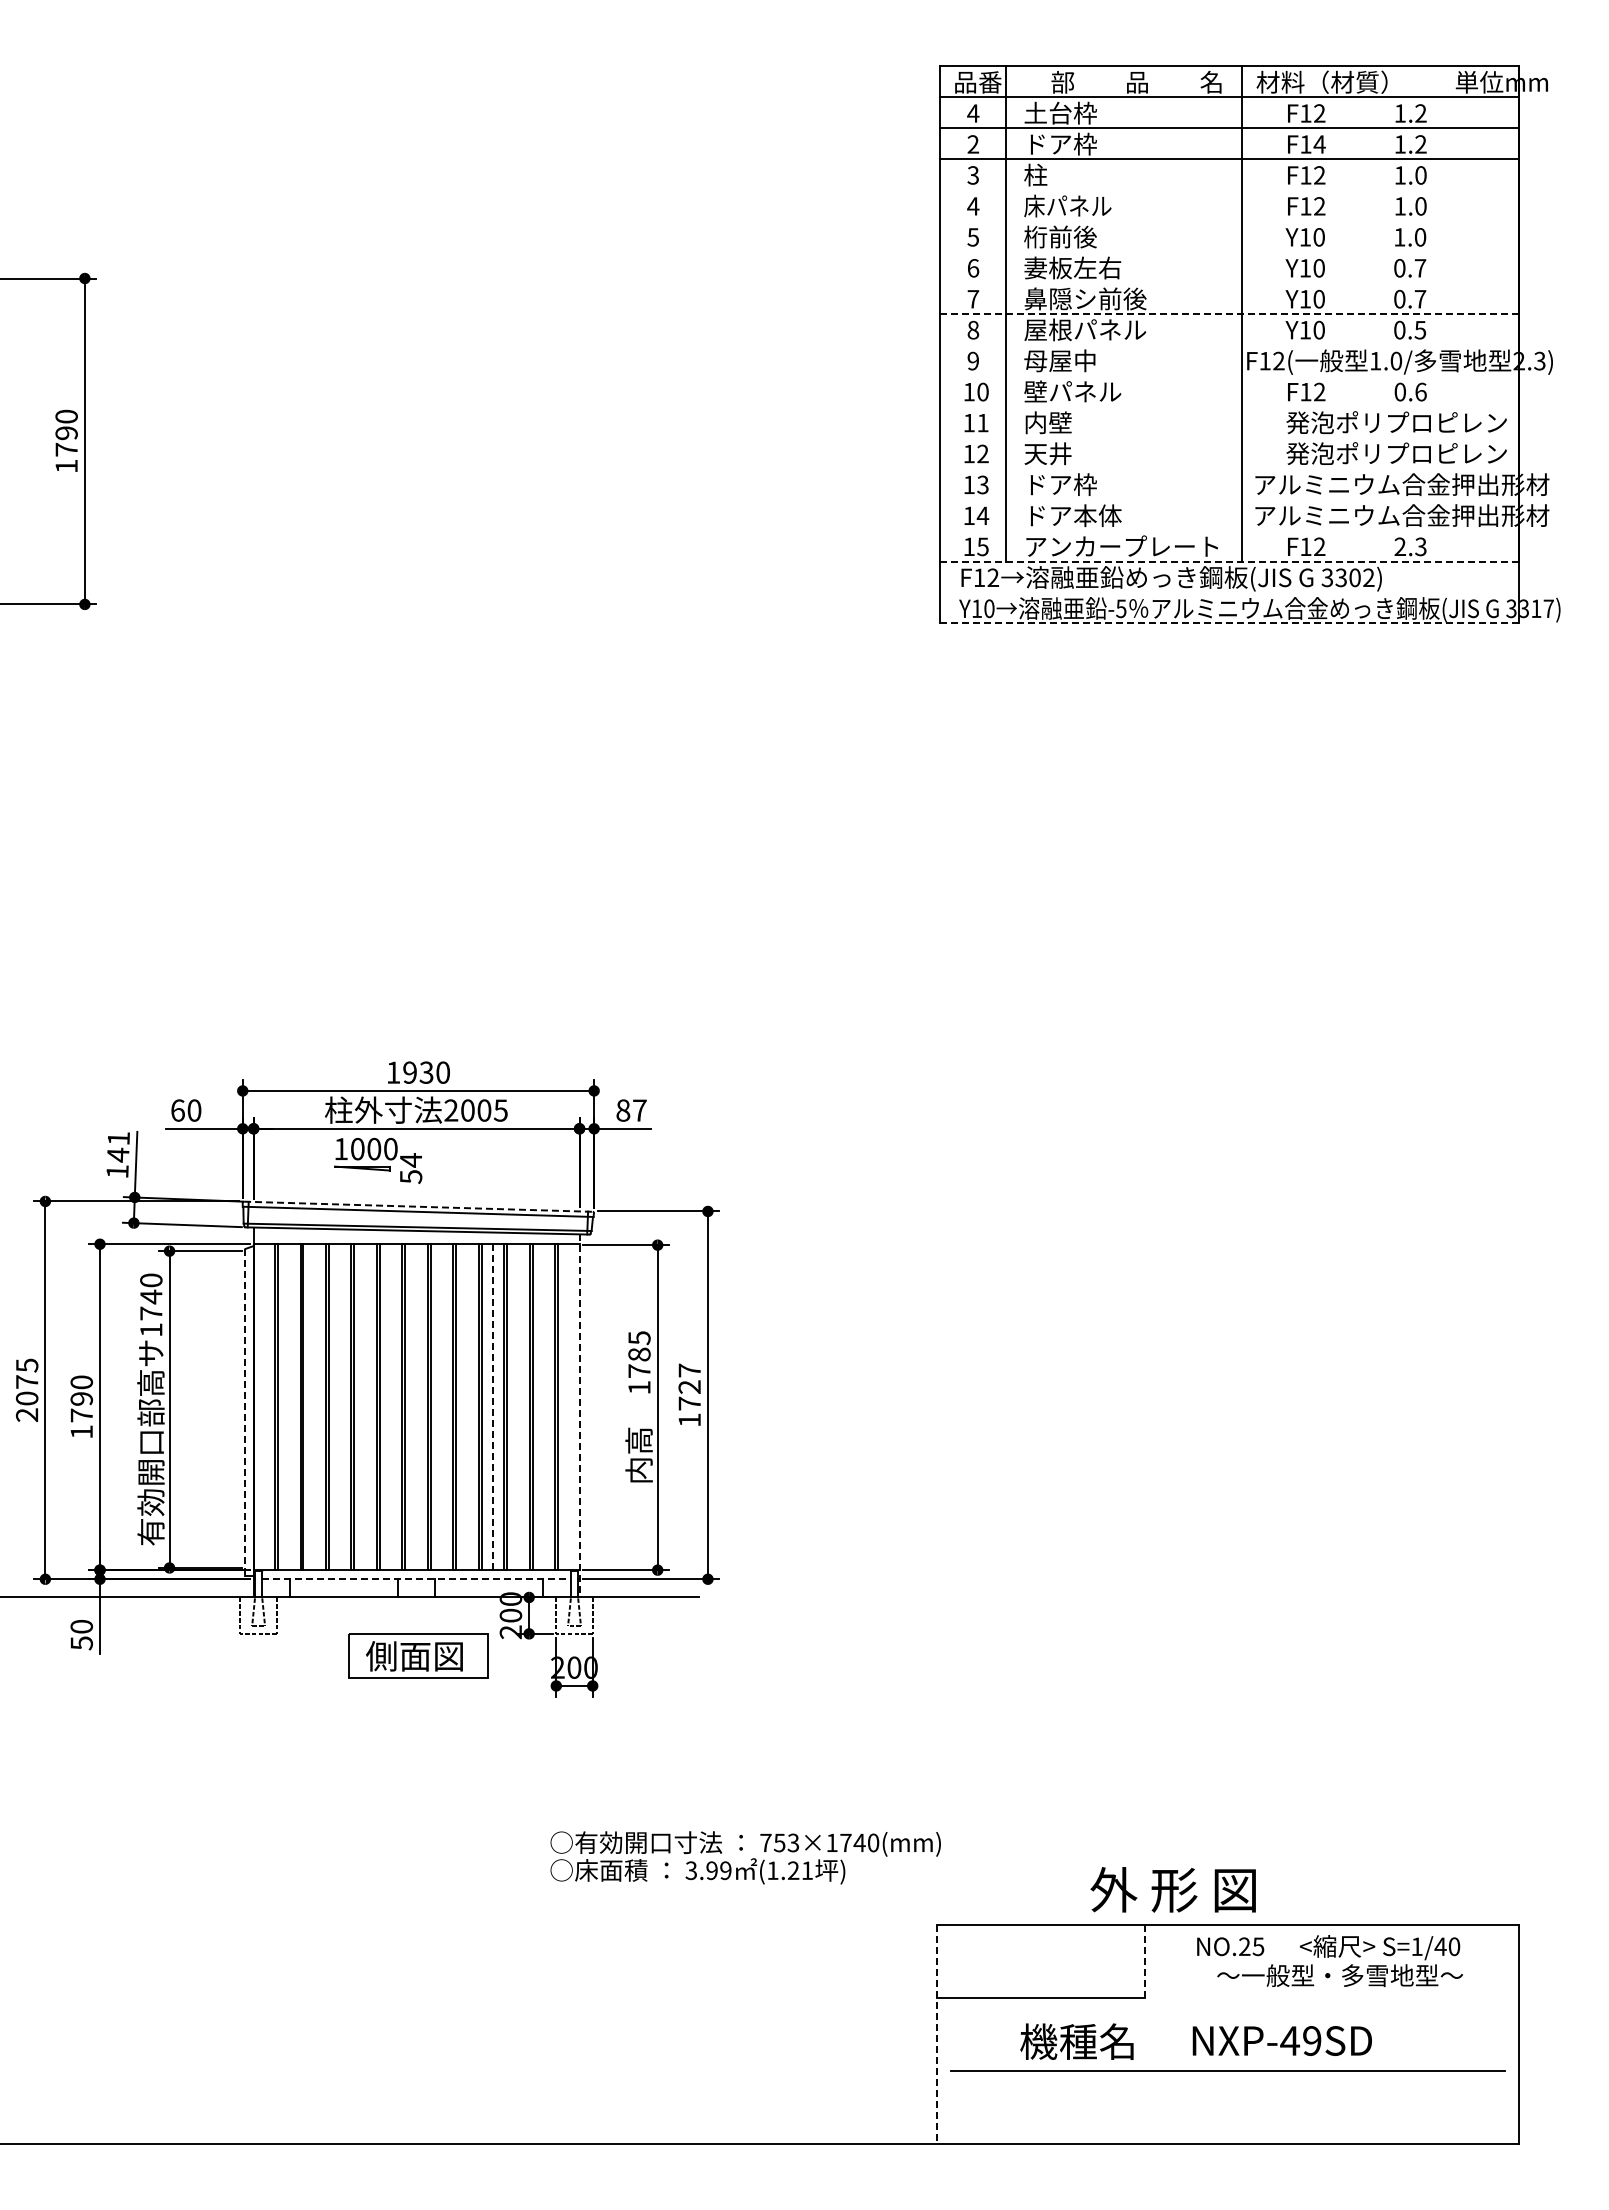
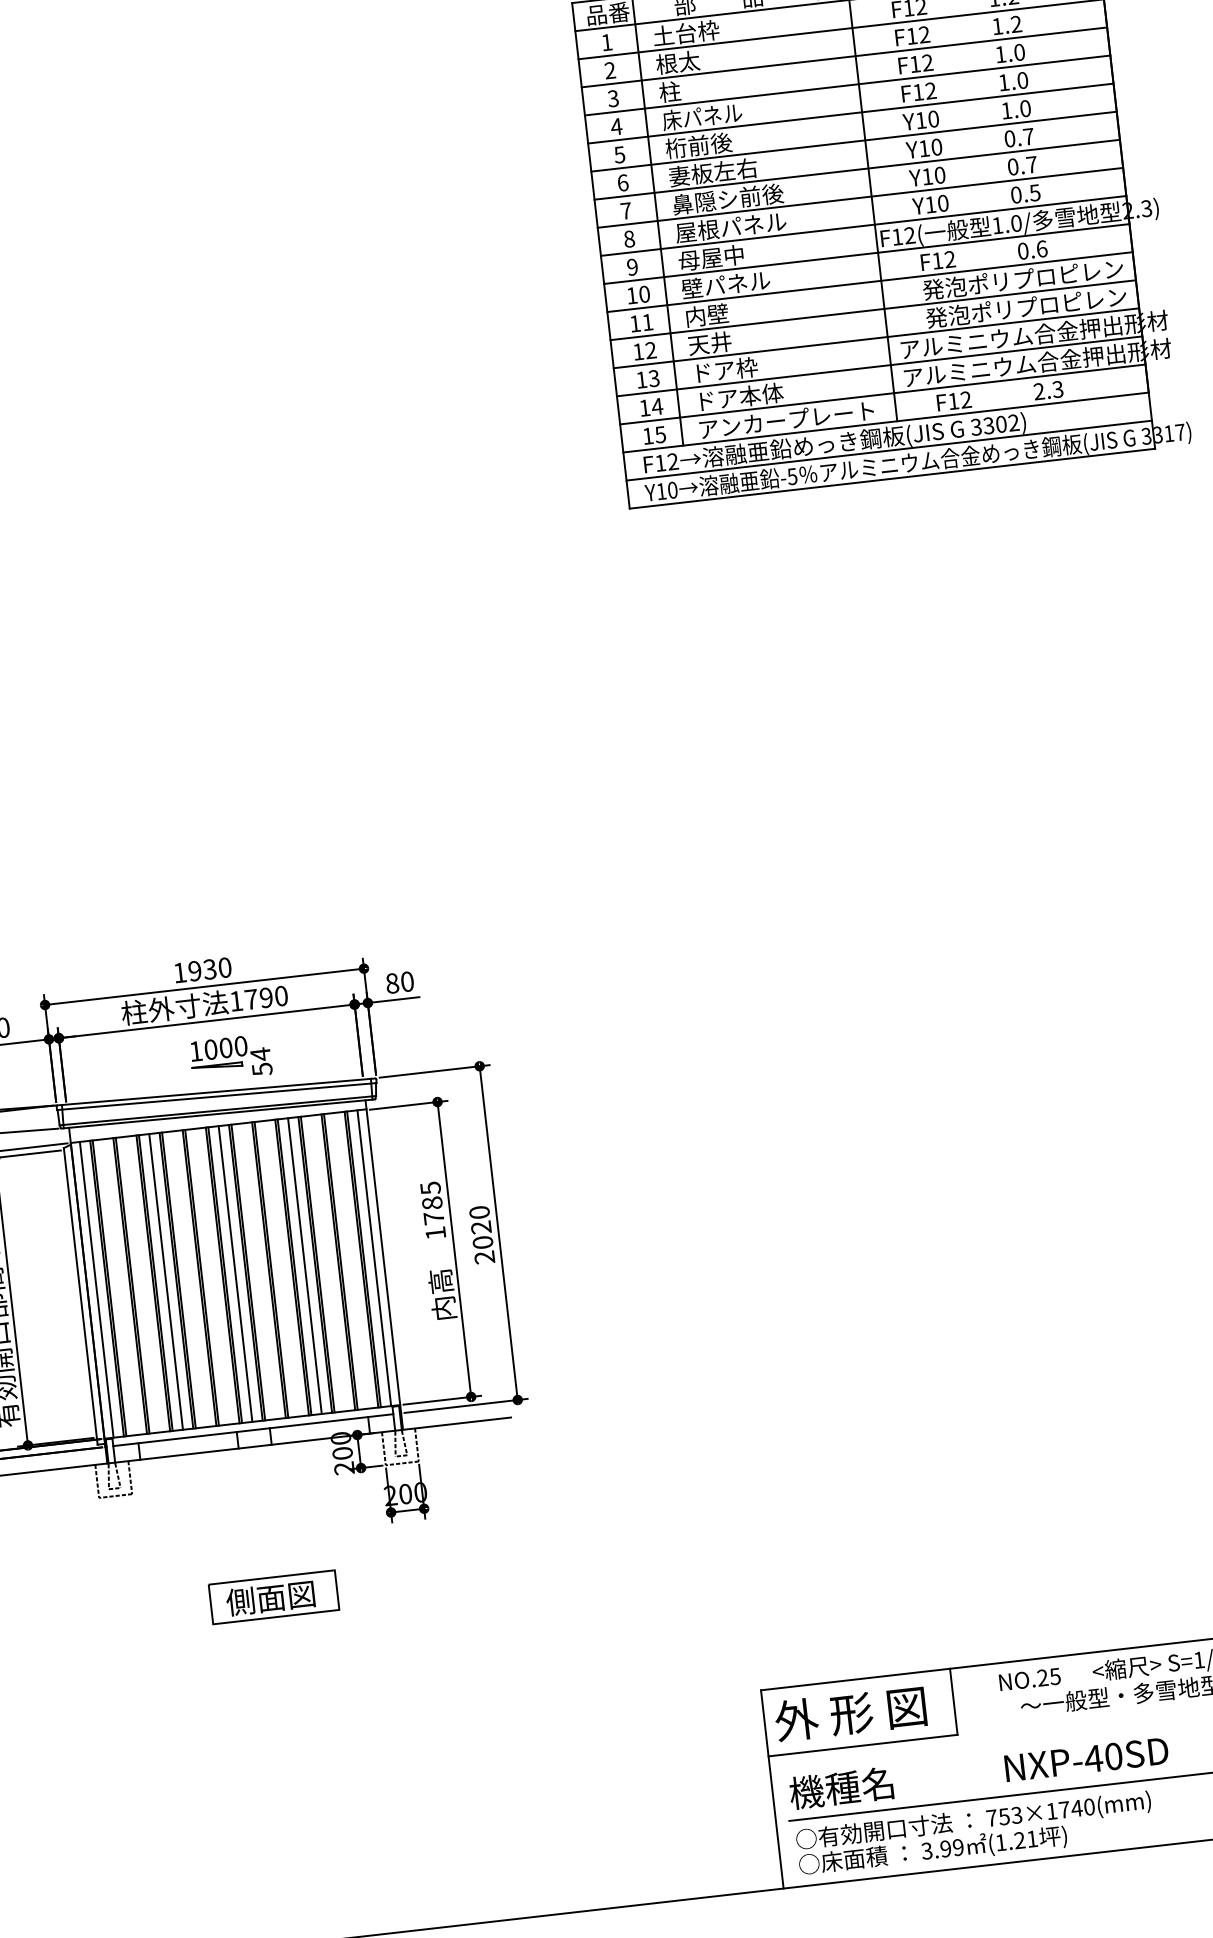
text: (973, 113) -> (607, 42), 4 -> 1
text: (1060, 143) -> (689, 60), ドア枠 -> 根太
text: (1319, 144) -> (924, 34), F14 -> F12
line: (1229, 190) -> (847, 85), added
line: (1229, 221) -> (850, 114), added
line: (1229, 252) -> (853, 142), added
line: (1229, 282) -> (856, 169), added
line: (1229, 313) -> (860, 197), dashed -> solid
line: (1229, 344) -> (863, 225), added
line: (1229, 375) -> (866, 253), added
line: (1229, 406) -> (869, 281), added
line: (1229, 437) -> (872, 310), added
line: (1229, 468) -> (876, 338), added
line: (1229, 499) -> (879, 366), added
line: (1229, 530) -> (882, 394), added
line: (1229, 561) -> (885, 422), dashed -> solid
line: (1229, 592) -> (888, 450), added
line: (1229, 623) -> (892, 478), dashed -> solid
text: (475, 1110) -> (258, 998), 2005 -> 1790
text: (639, 1110) -> (407, 981), 87 -> 80
part: (378, 1160) -> (231, 1057), moved
line: (418, 1206) -> (216, 1091), dashed -> solid
text: (689, 1395) -> (481, 1235), 1727 -> 2020
line: (263, 1407) -> (96, 1290), added
line: (340, 1407) -> (166, 1282), added
line: (416, 1407) -> (235, 1274), added
line: (493, 1407) -> (305, 1266), dashed -> solid
line: (569, 1407) -> (374, 1258), added
line: (245, 1412) -> (80, 1296), dashed -> solid
line: (579, 1415) -> (384, 1264), dashed -> solid
line: (417, 1579) -> (254, 1430), dashed -> solid
part: (418, 1655) -> (274, 1597), moved
text: (745, 1857) -> (974, 1833), moved
text: (1172, 1889) -> (849, 1713), moved
line: (1144, 1962) -> (953, 1702), dashed -> solid
line: (936, 2034) -> (772, 1789), dashed -> solid
text: (1076, 2041) -> (840, 1788), moved
text: (1312, 2041) -> (1114, 1756), NXP-49SD -> NXP-40SD

